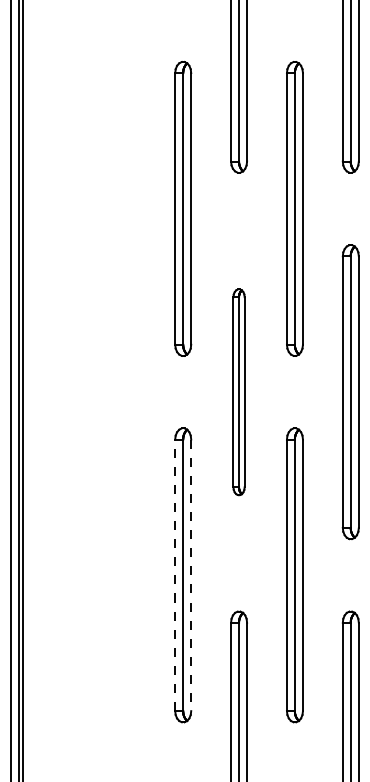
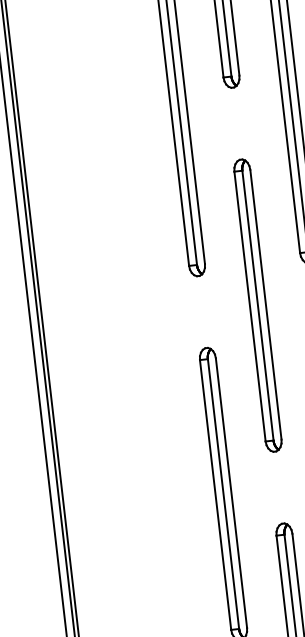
part: (238, 392) -> (257, 306), size x1.43
line: (175, 575) -> (215, 495), dashed -> solid
line: (191, 575) -> (231, 493), dashed -> solid

